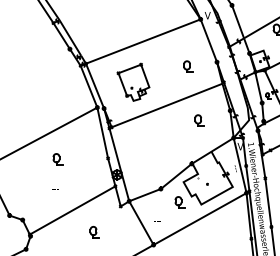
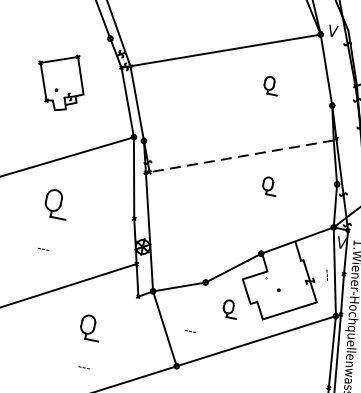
part: (188, 66) -> (271, 85), moved
part: (133, 81) -> (61, 80), moved
line: (165, 106) -> (238, 157), solid -> dashed
part: (199, 120) -> (269, 186), moved
part: (57, 159) -> (56, 204), size x1.6
part: (94, 232) -> (89, 328), size x1.4

